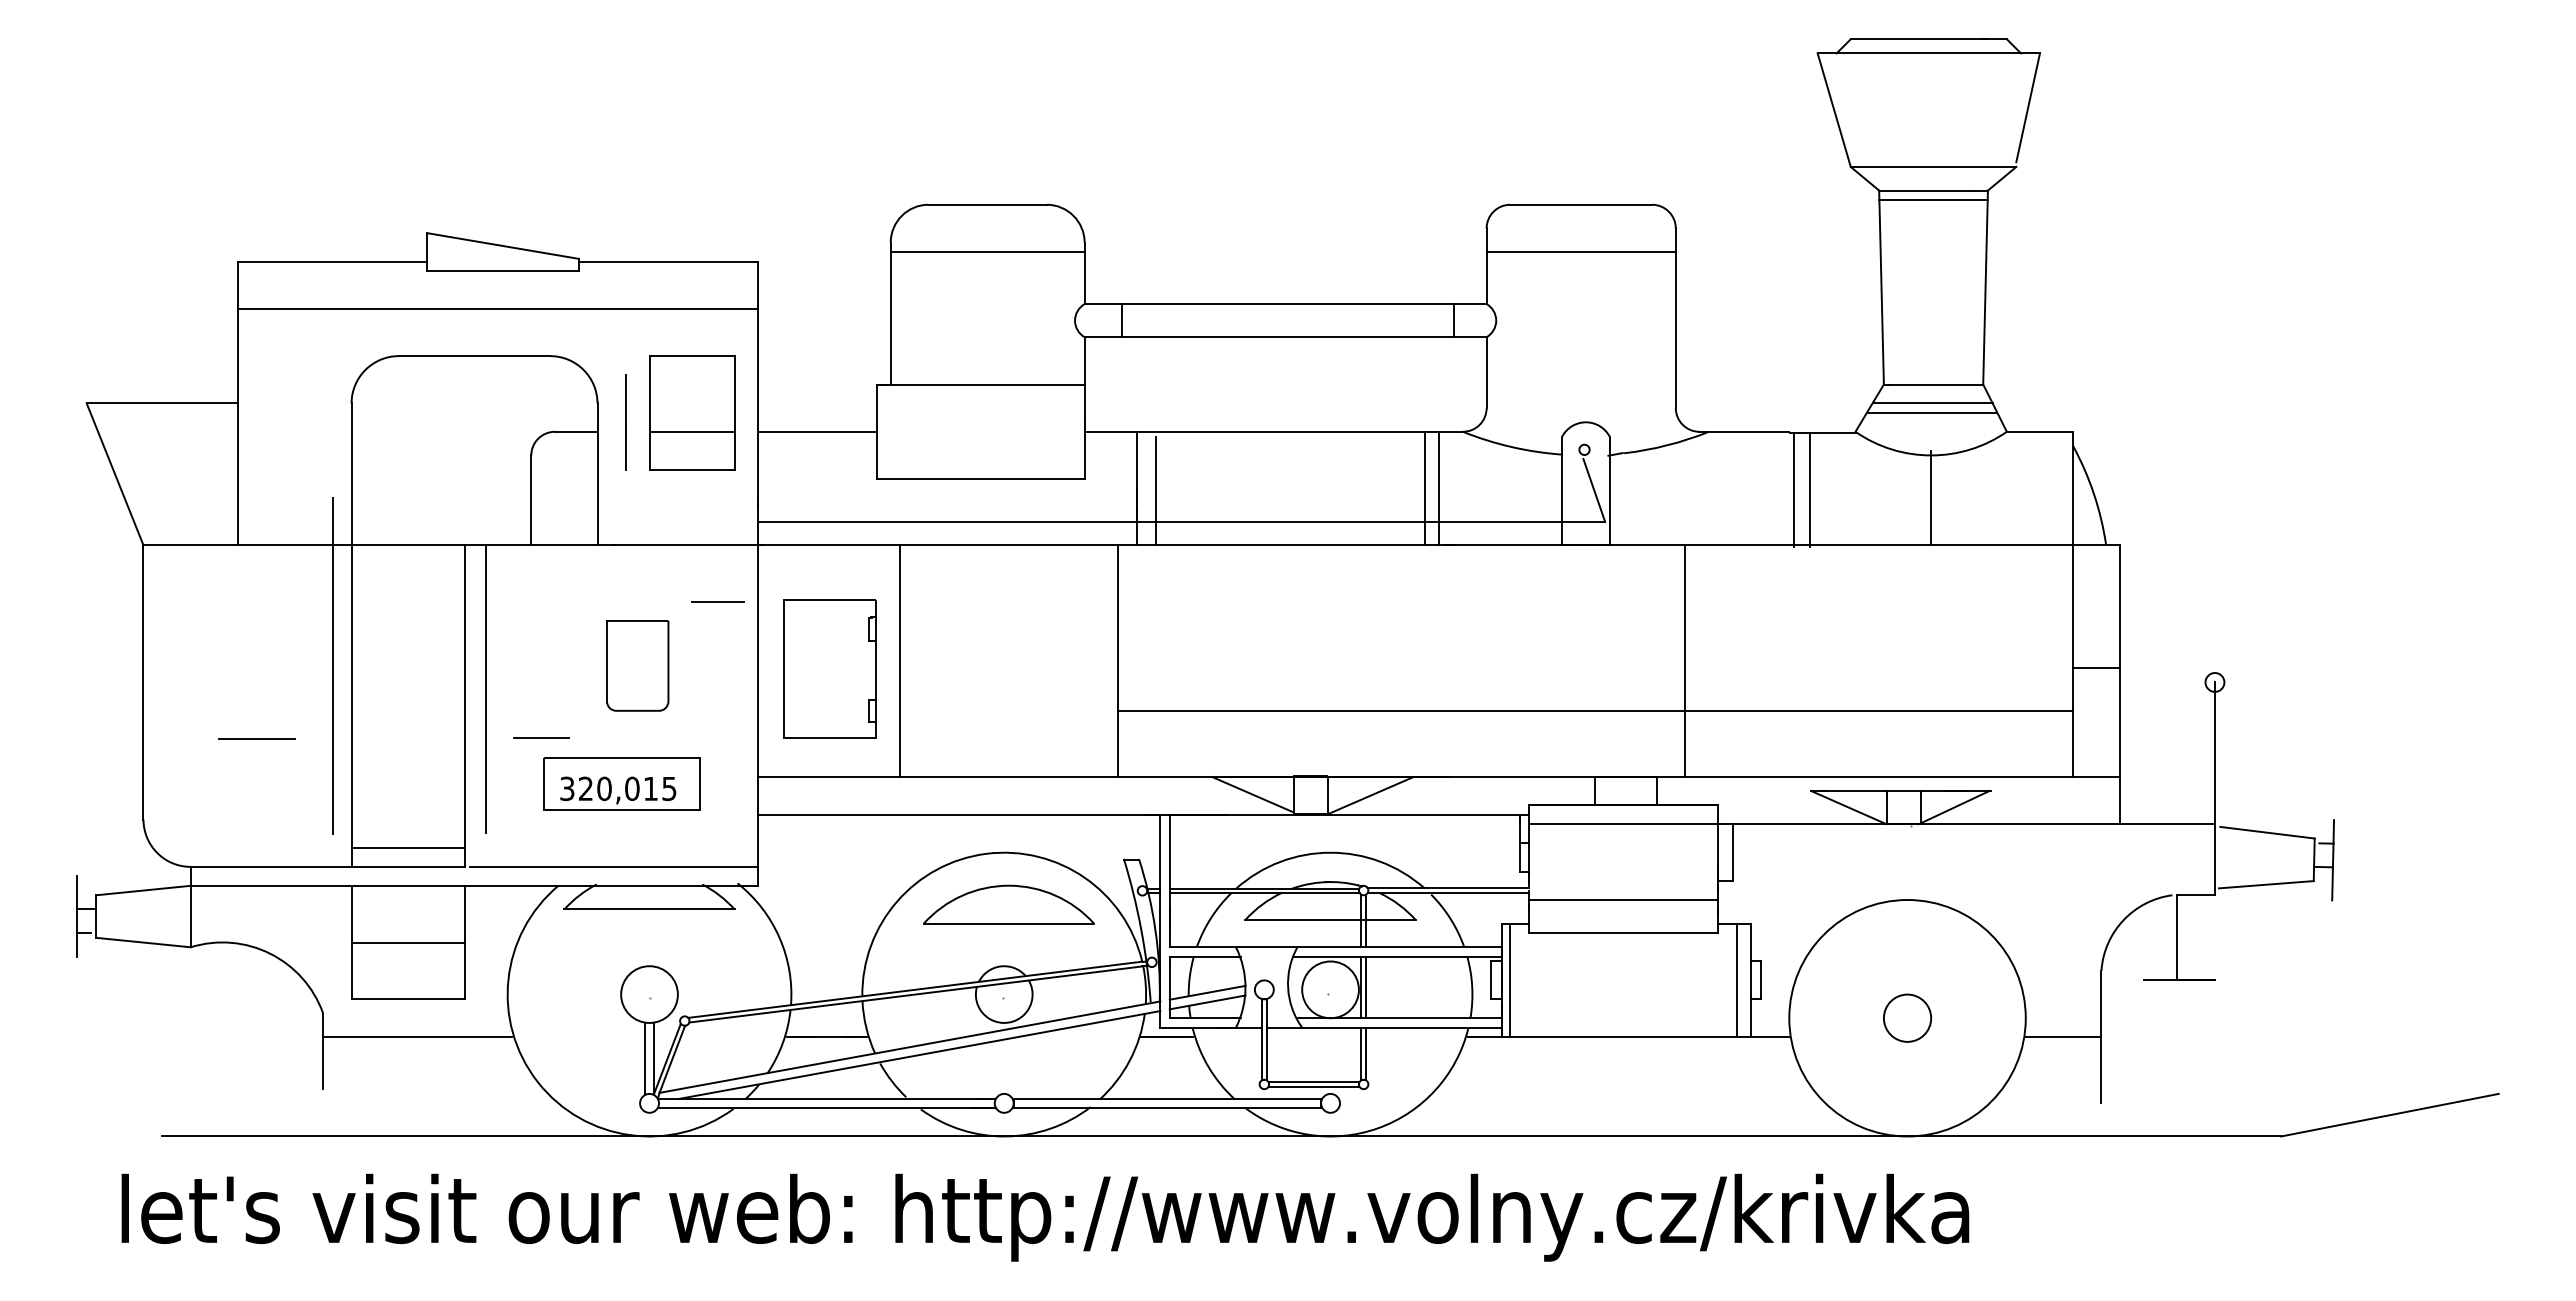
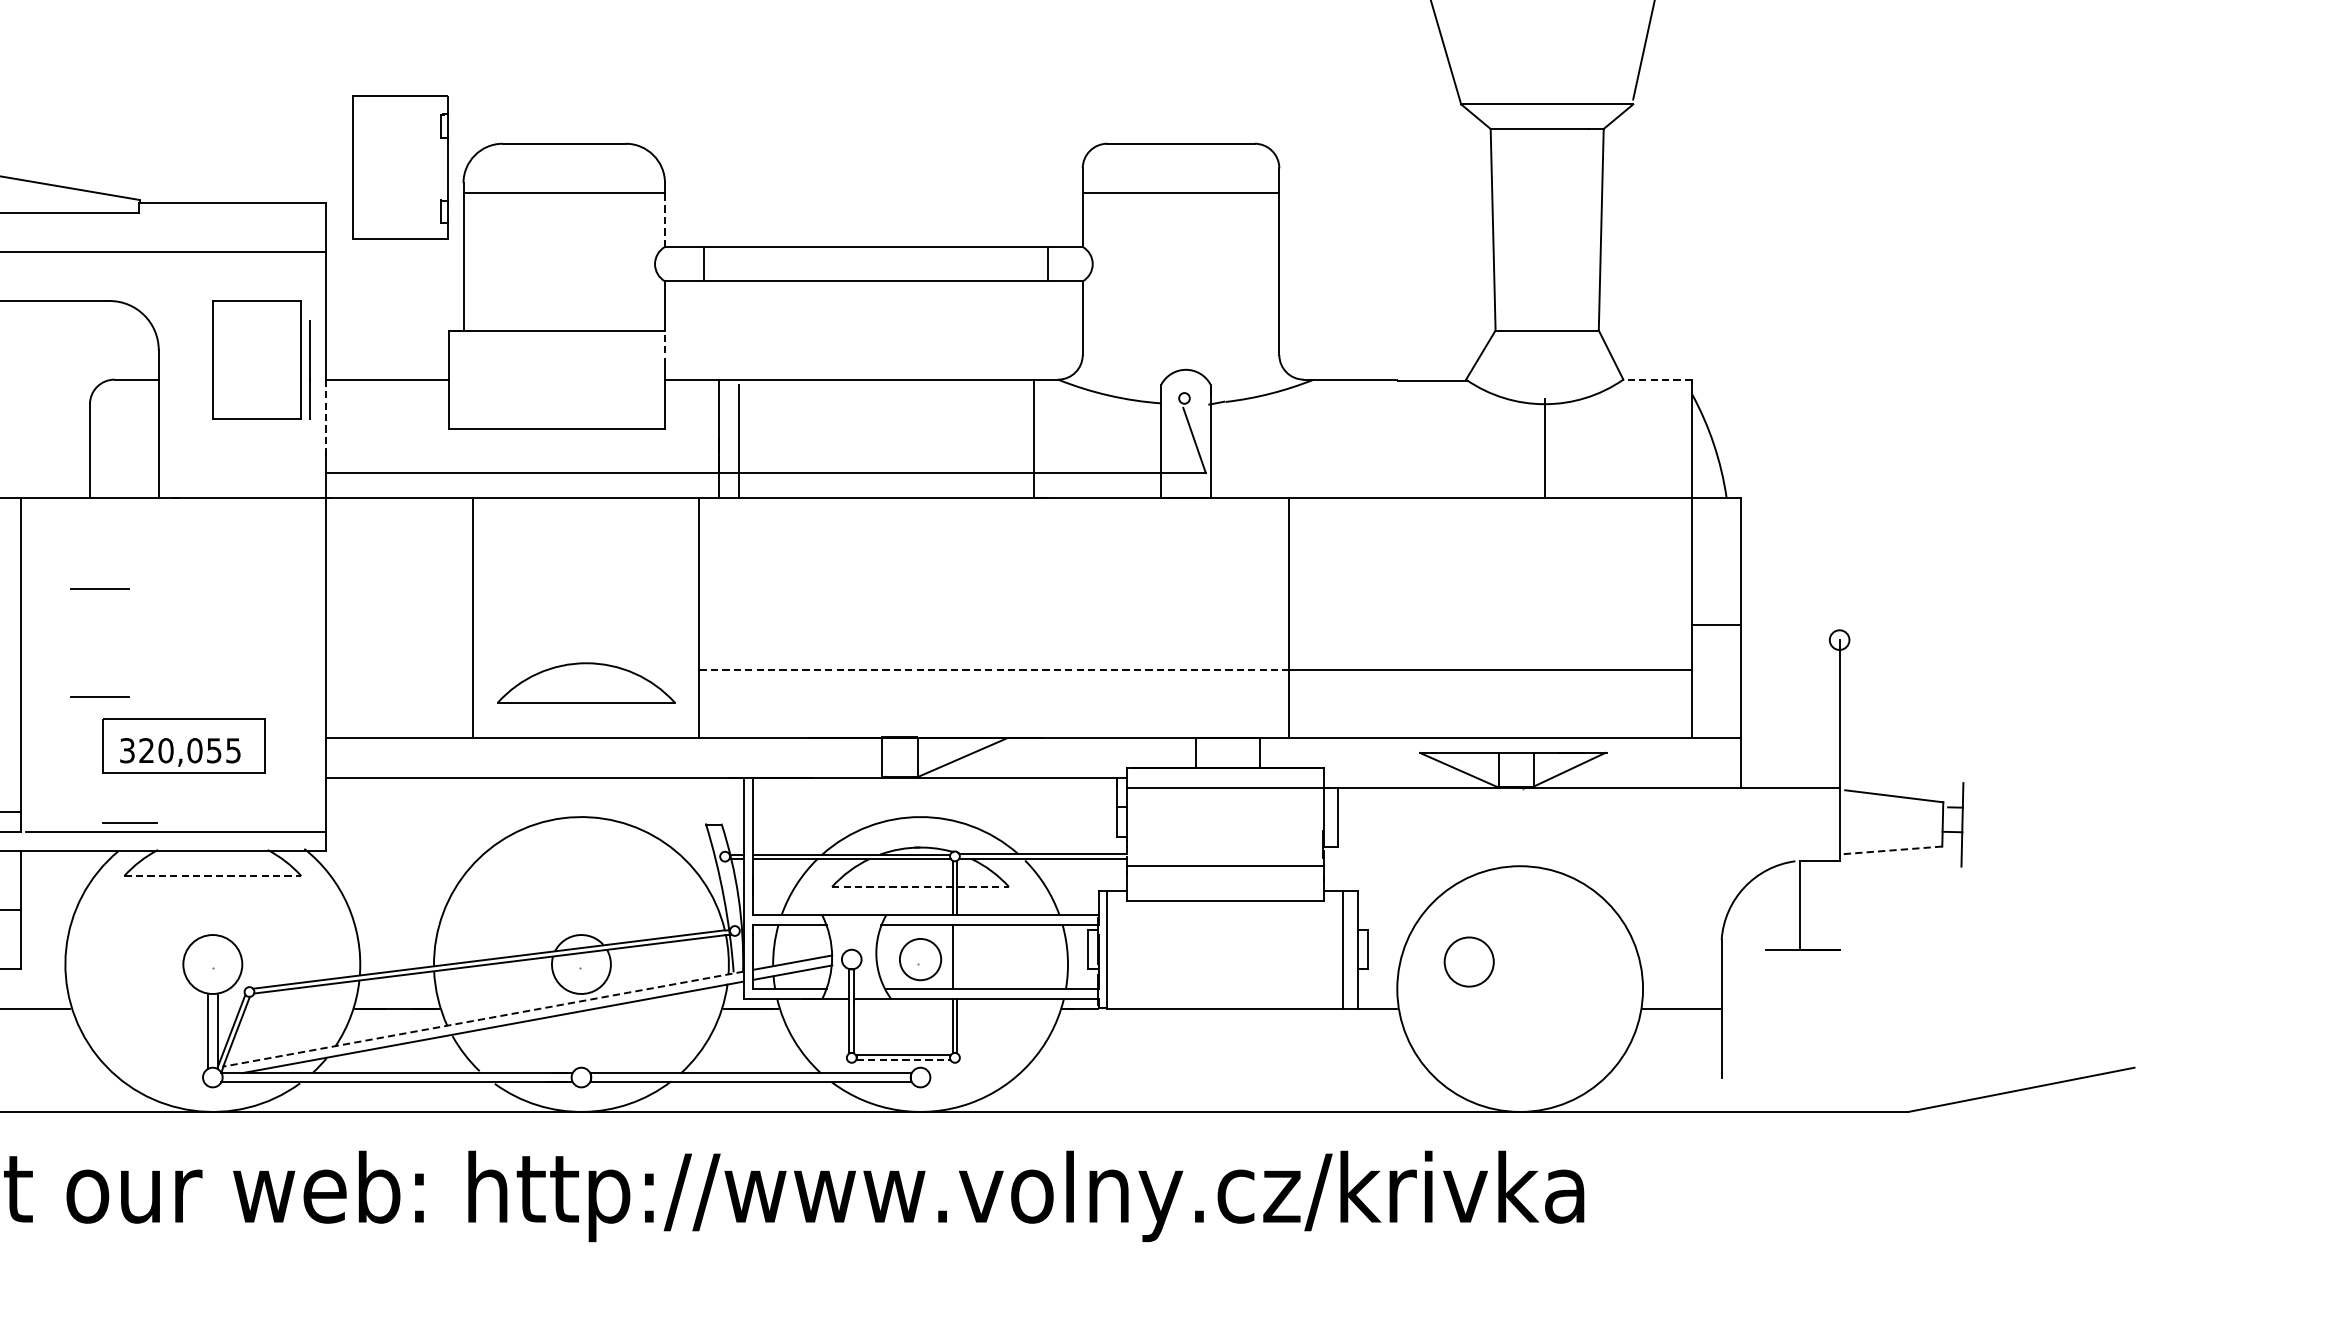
line: (1933, 200) -> (1547, 139), removed
line: (1084, 277) -> (664, 219), solid -> dashed
line: (1084, 401) -> (664, 348), solid -> dashed
line: (1932, 403) -> (1546, 350), removed
line: (1931, 412) -> (1545, 359), removed
line: (625, 422) -> (309, 369), moved
line: (691, 431) -> (256, 379), removed
line: (2039, 431) -> (1657, 379), solid -> dashed
line: (758, 469) -> (326, 418), solid -> dashed
line: (1425, 488) -> (1019, 438), removed
line: (1794, 489) -> (1402, 439), removed
line: (1809, 489) -> (1418, 439), removed
line: (717, 601) -> (129, 822), moved
line: (541, 633) -> (100, 589), added
part: (637, 665) -> (200, 622), removed
part: (829, 668) -> (399, 167), moved
line: (485, 689) -> (42, 647), removed
line: (1401, 710) -> (994, 669), solid -> dashed
text: (650, 789) -> (213, 751), 320,015 -> 320,055
line: (1252, 794) -> (839, 756), removed
line: (2266, 884) -> (1893, 850), solid -> dashed
part: (1008, 904) -> (585, 682), moved
line: (650, 909) -> (213, 876), solid -> dashed
line: (1331, 920) -> (921, 887), solid -> dashed
line: (1366, 987) -> (957, 957), removed
circle: (1330, 989) -> (920, 959), size x0.7
circle: (1907, 1017) -> (1469, 961), moved
line: (909, 1047) -> (483, 1019), solid -> dashed
line: (1314, 1086) -> (903, 1060), solid -> dashed

